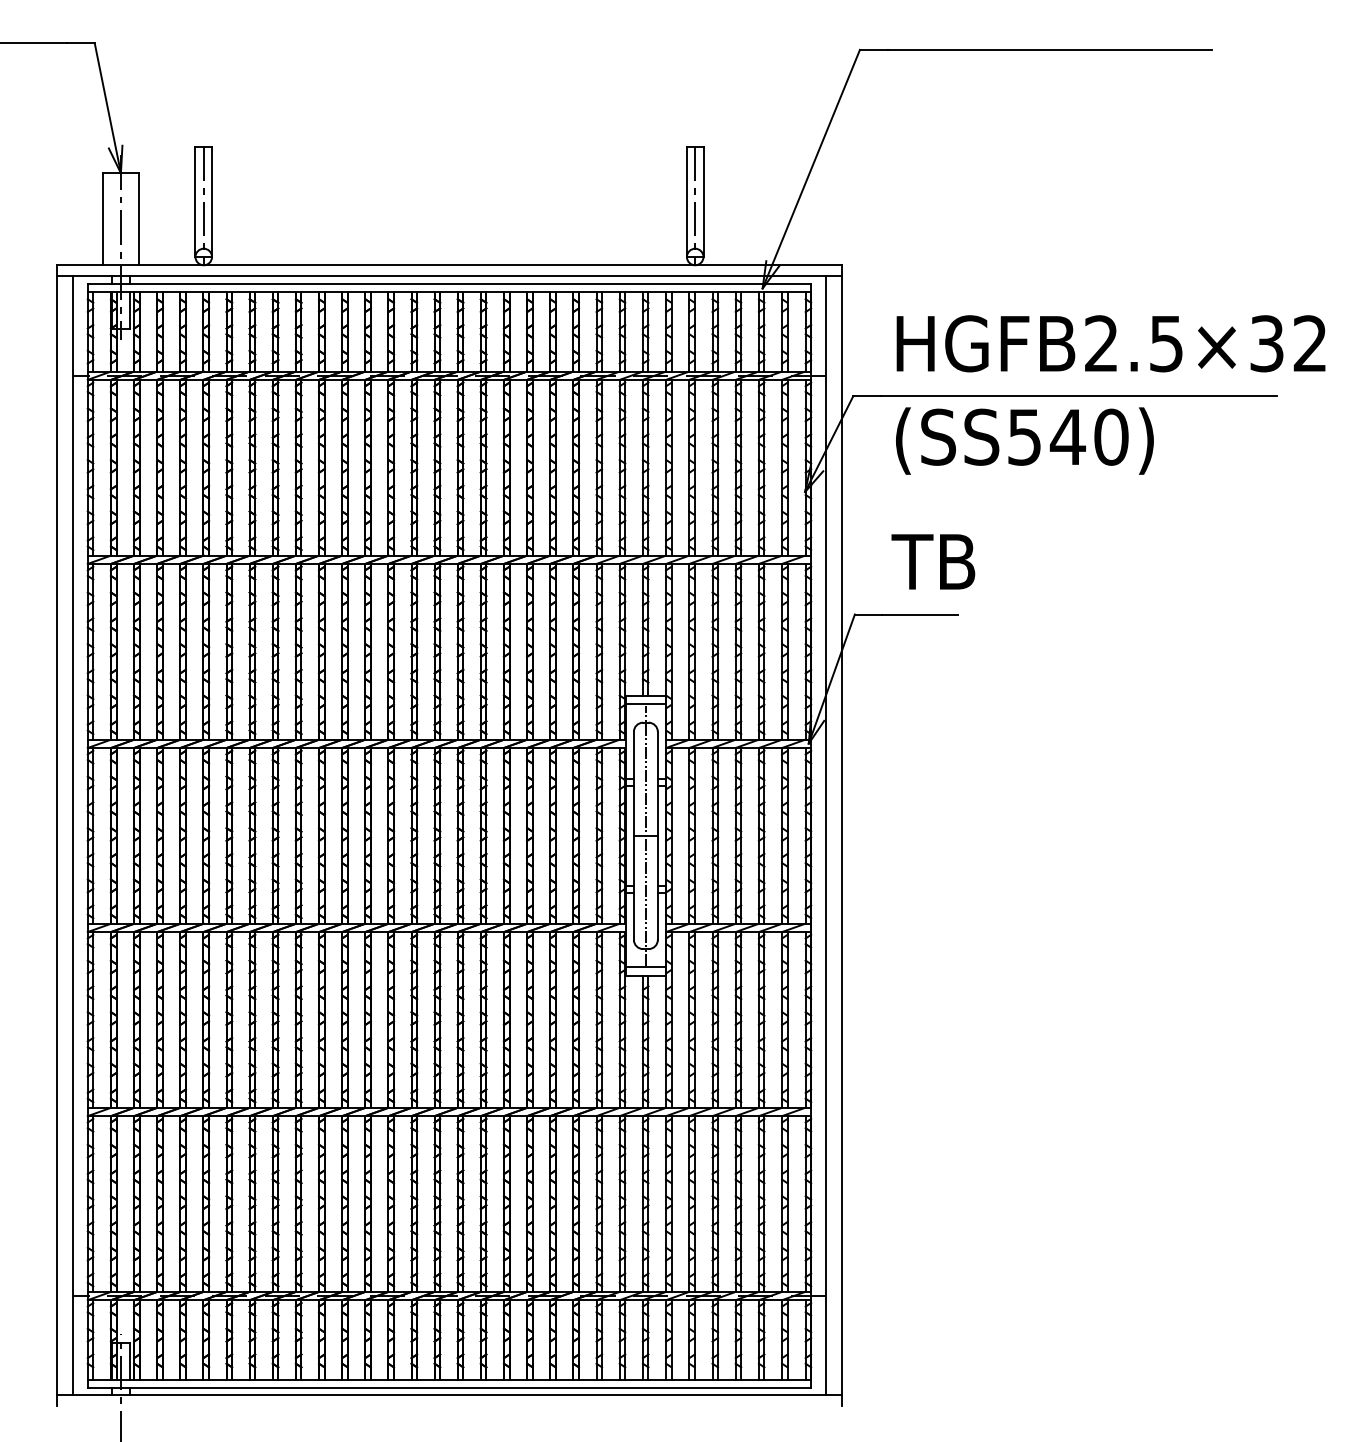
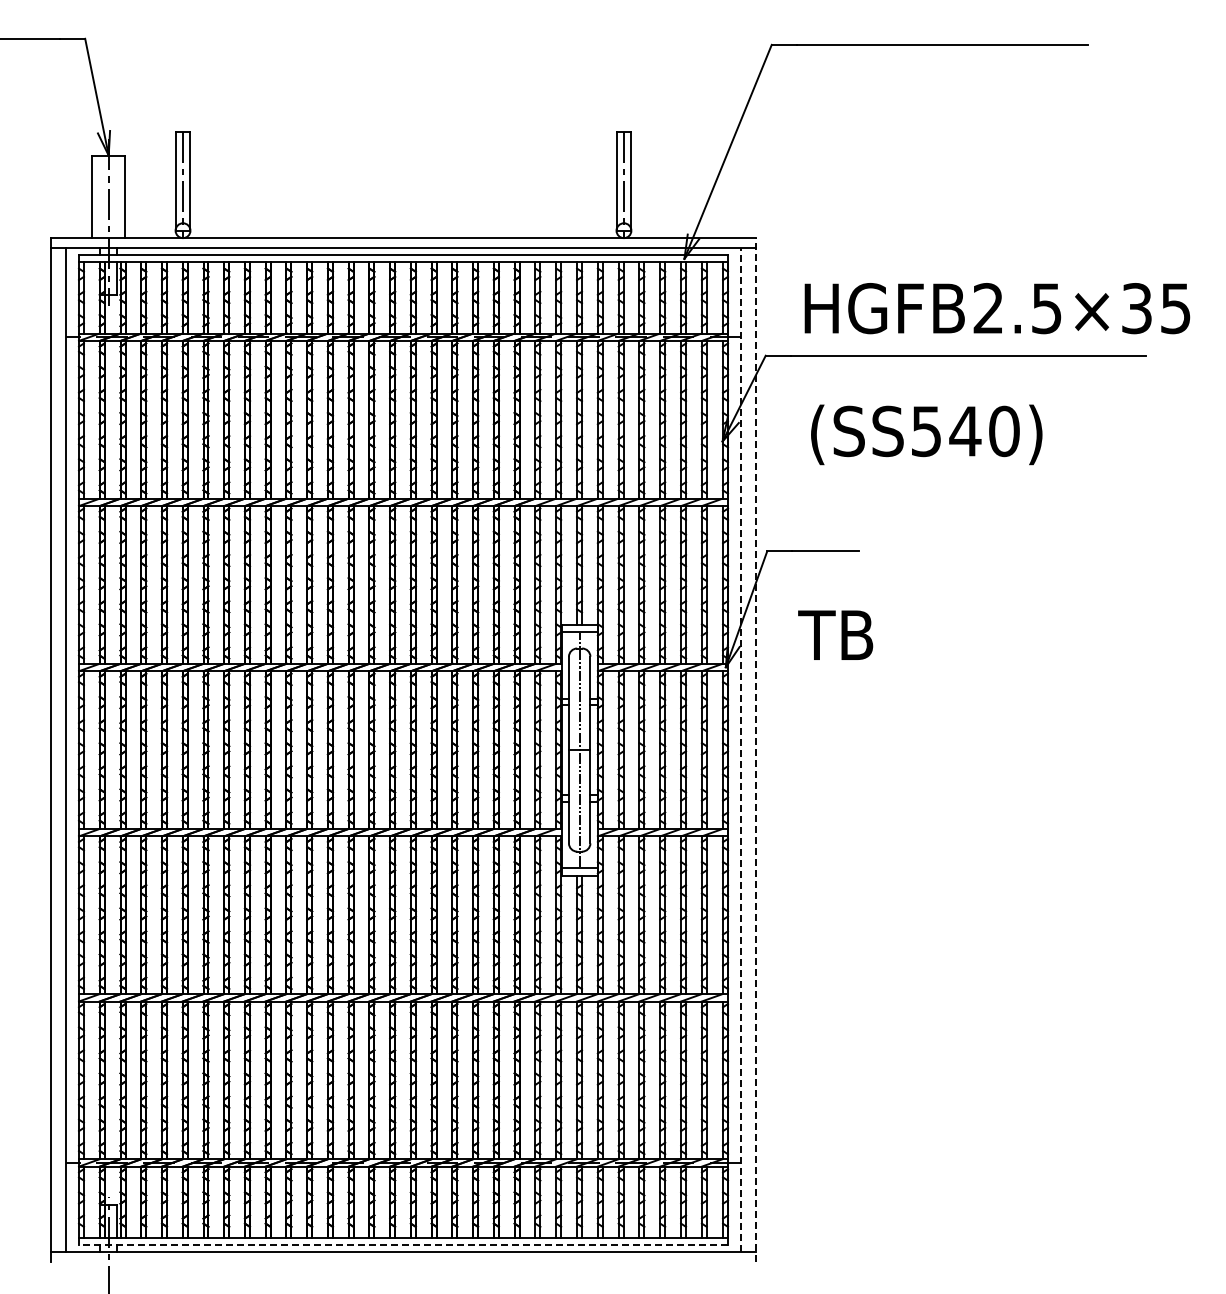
text: (1309, 343) -> (1175, 308), HGFB2.5×32 -> HGFB2.5×35
text: (1024, 440) -> (926, 434), moved
text: (933, 561) -> (835, 634), moved
line: (826, 835) -> (741, 749), solid -> dashed
line: (842, 836) -> (756, 750), solid -> dashed
line: (449, 1388) -> (403, 1245), solid -> dashed

